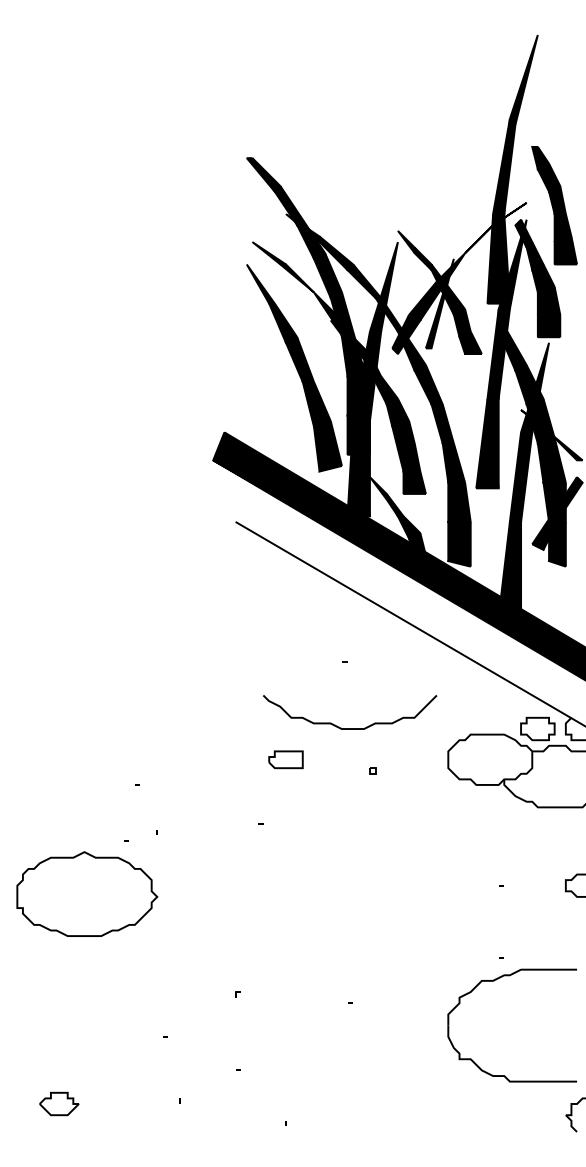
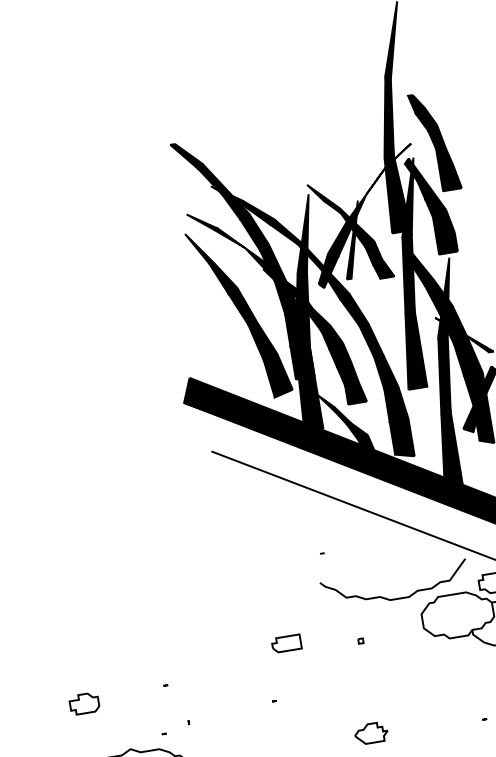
curve: (350, 728) -> (397, 598), moved
part: (39, 790) -> (84, 703), added
part: (367, 880) -> (371, 733), added

